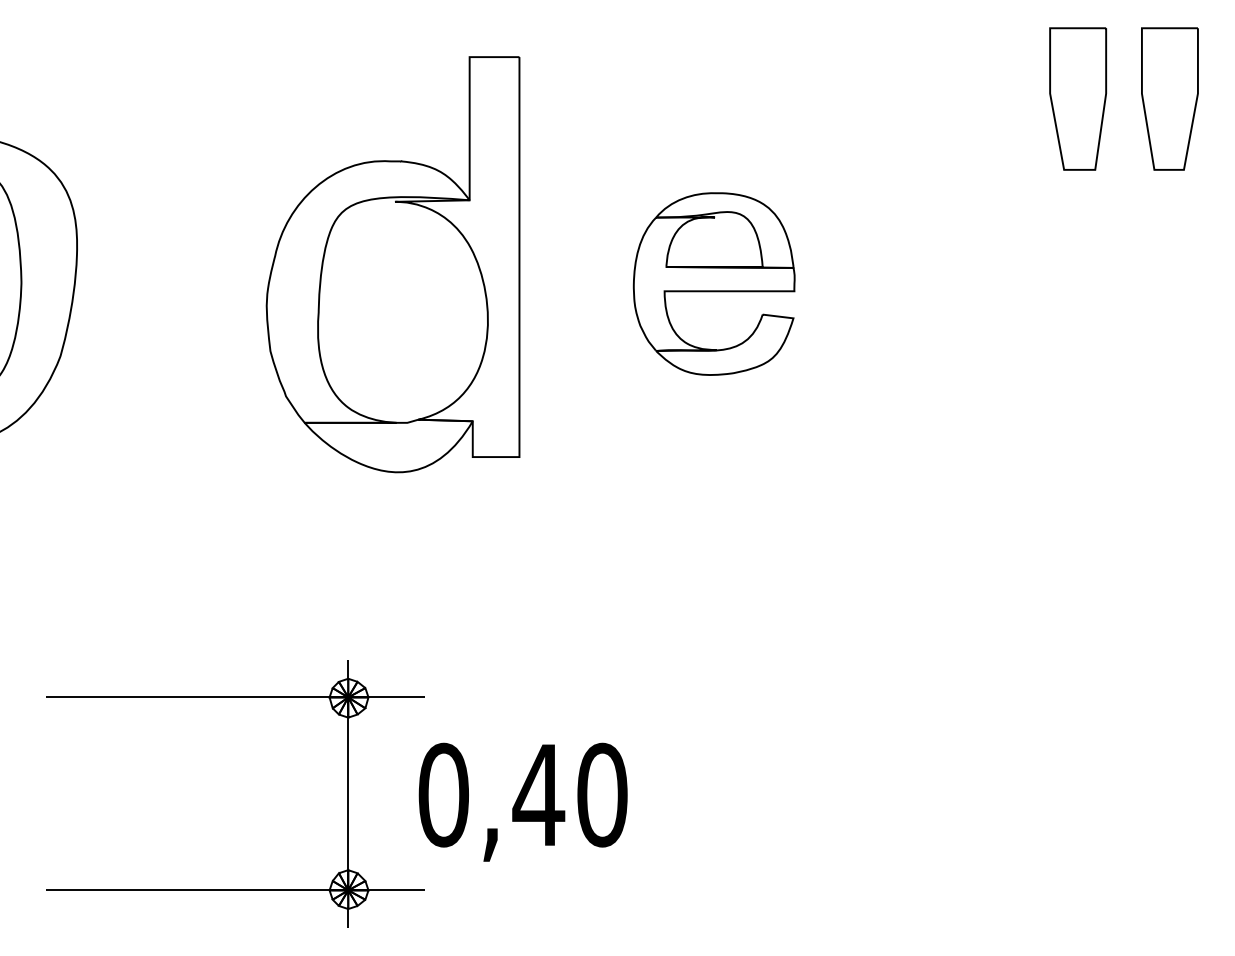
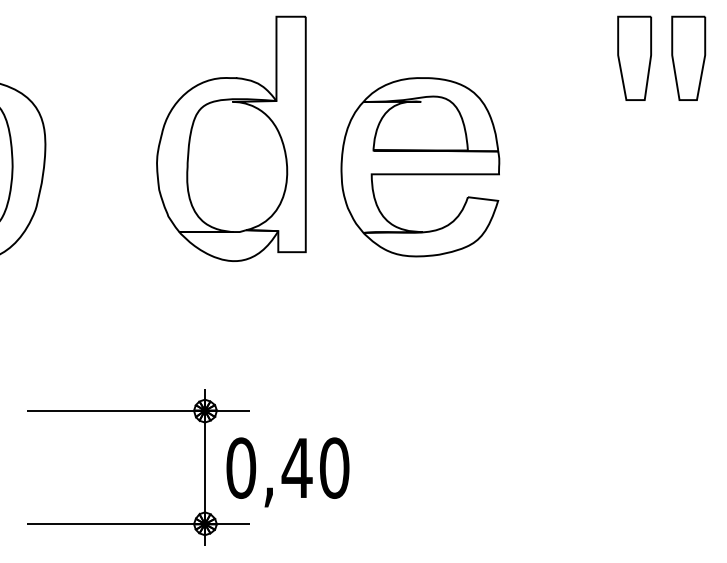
part: (393, 263) -> (231, 138), moved
part: (714, 284) -> (420, 167), size x1.67
text: (522, 802) -> (287, 472), moved

